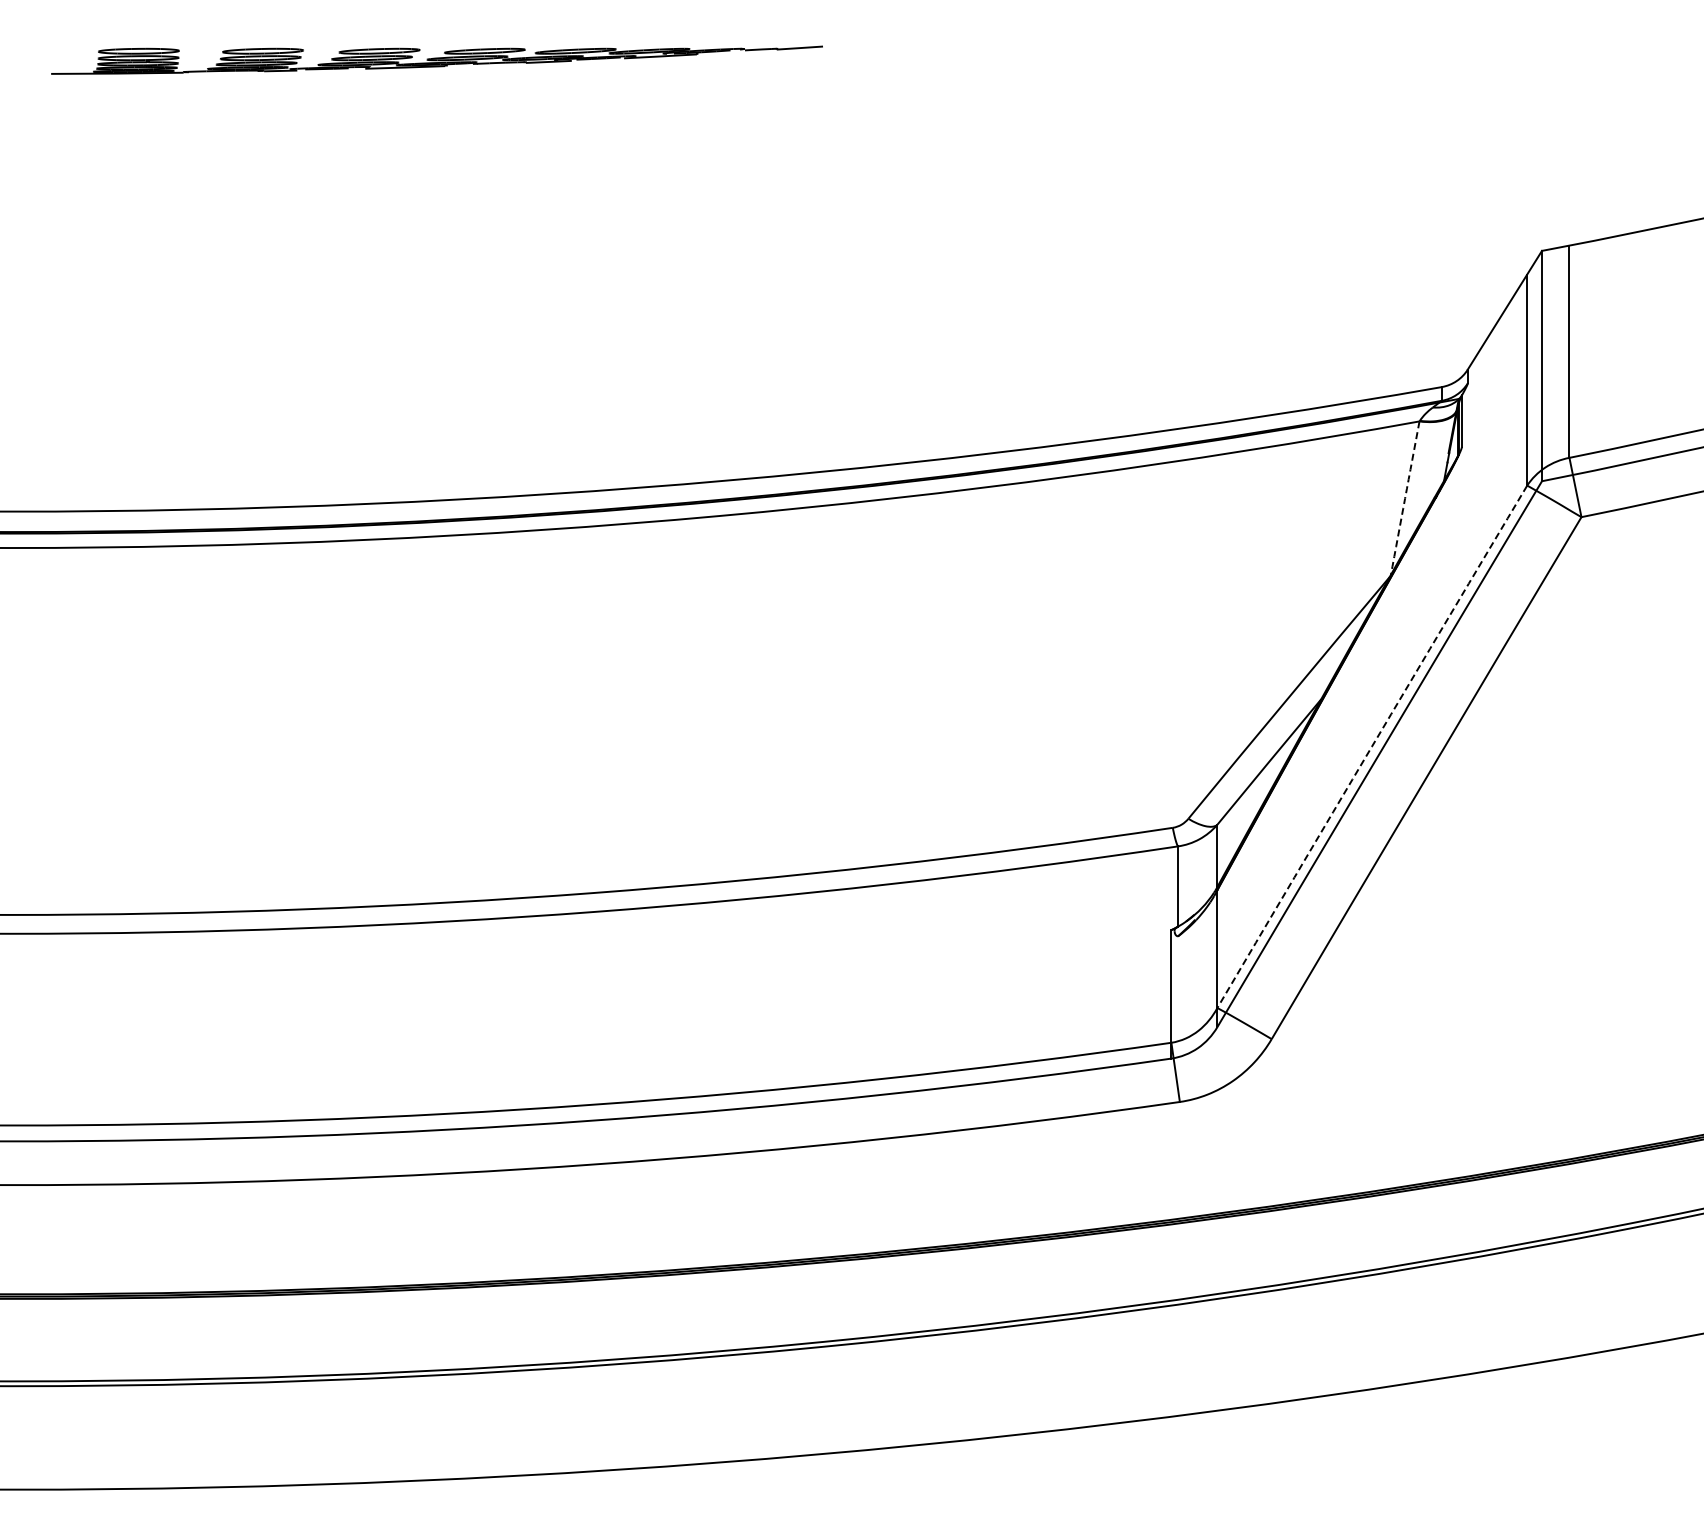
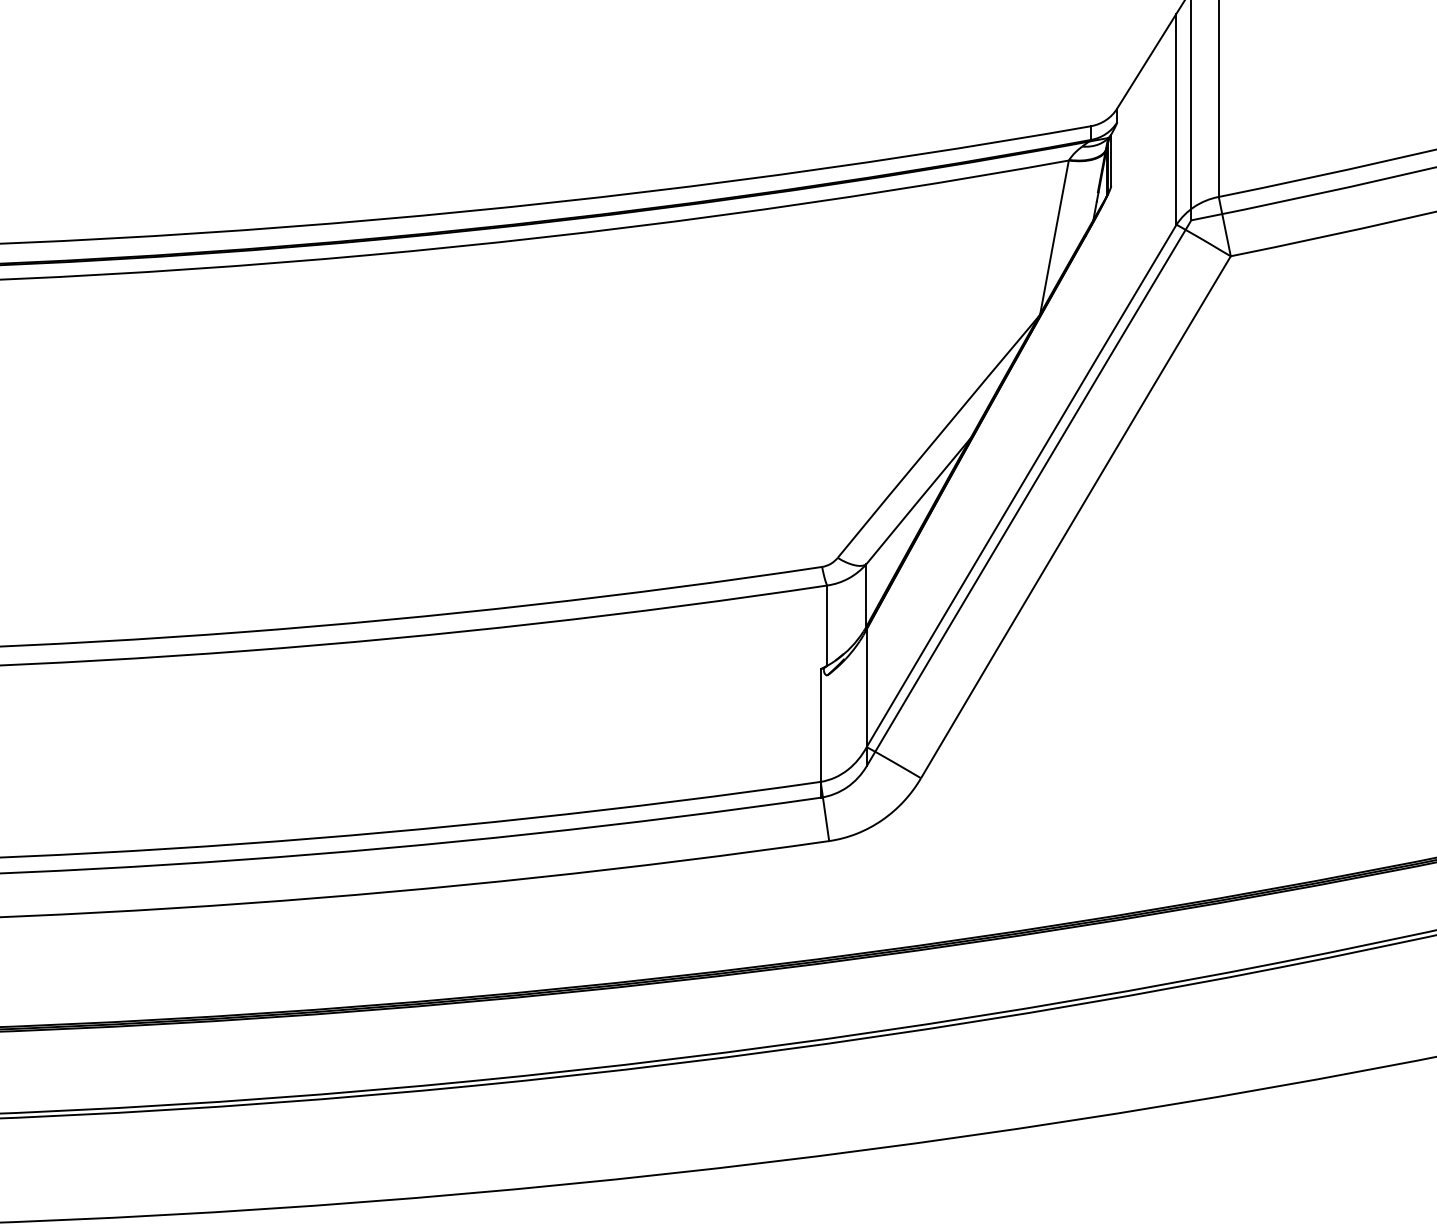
arc: (1405, 498) -> (1054, 237), dashed -> solid
arc: (1371, 746) -> (1020, 485), dashed -> solid

